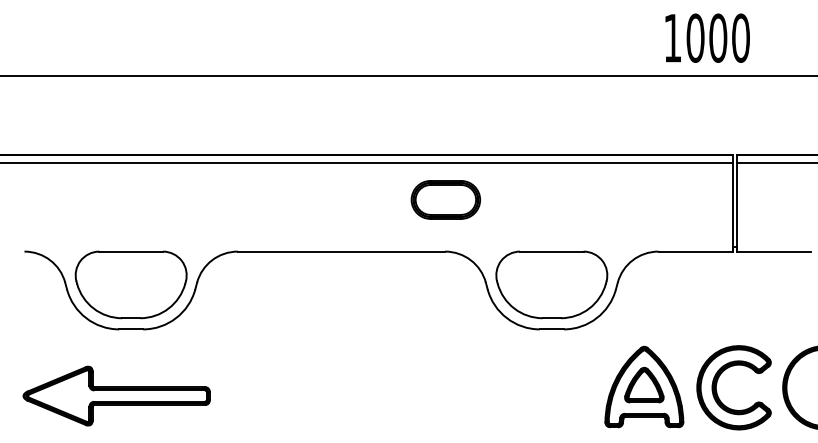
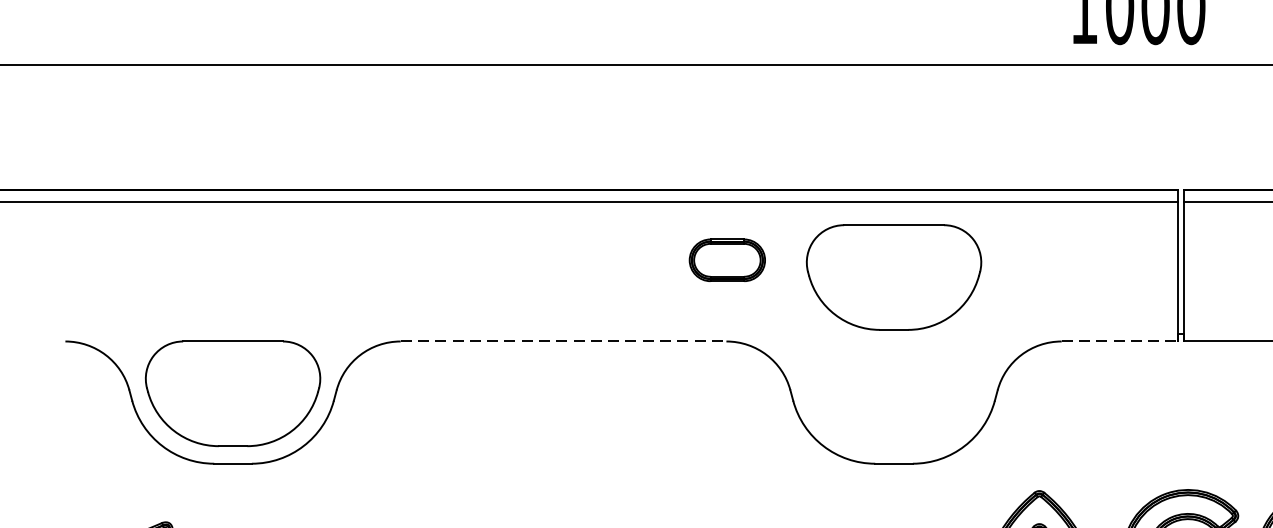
part: (445, 199) -> (726, 259), size x0.7
line: (341, 251) -> (563, 341), solid -> dashed
line: (696, 251) -> (1121, 341), solid -> dashed
part: (551, 284) -> (893, 276), moved

